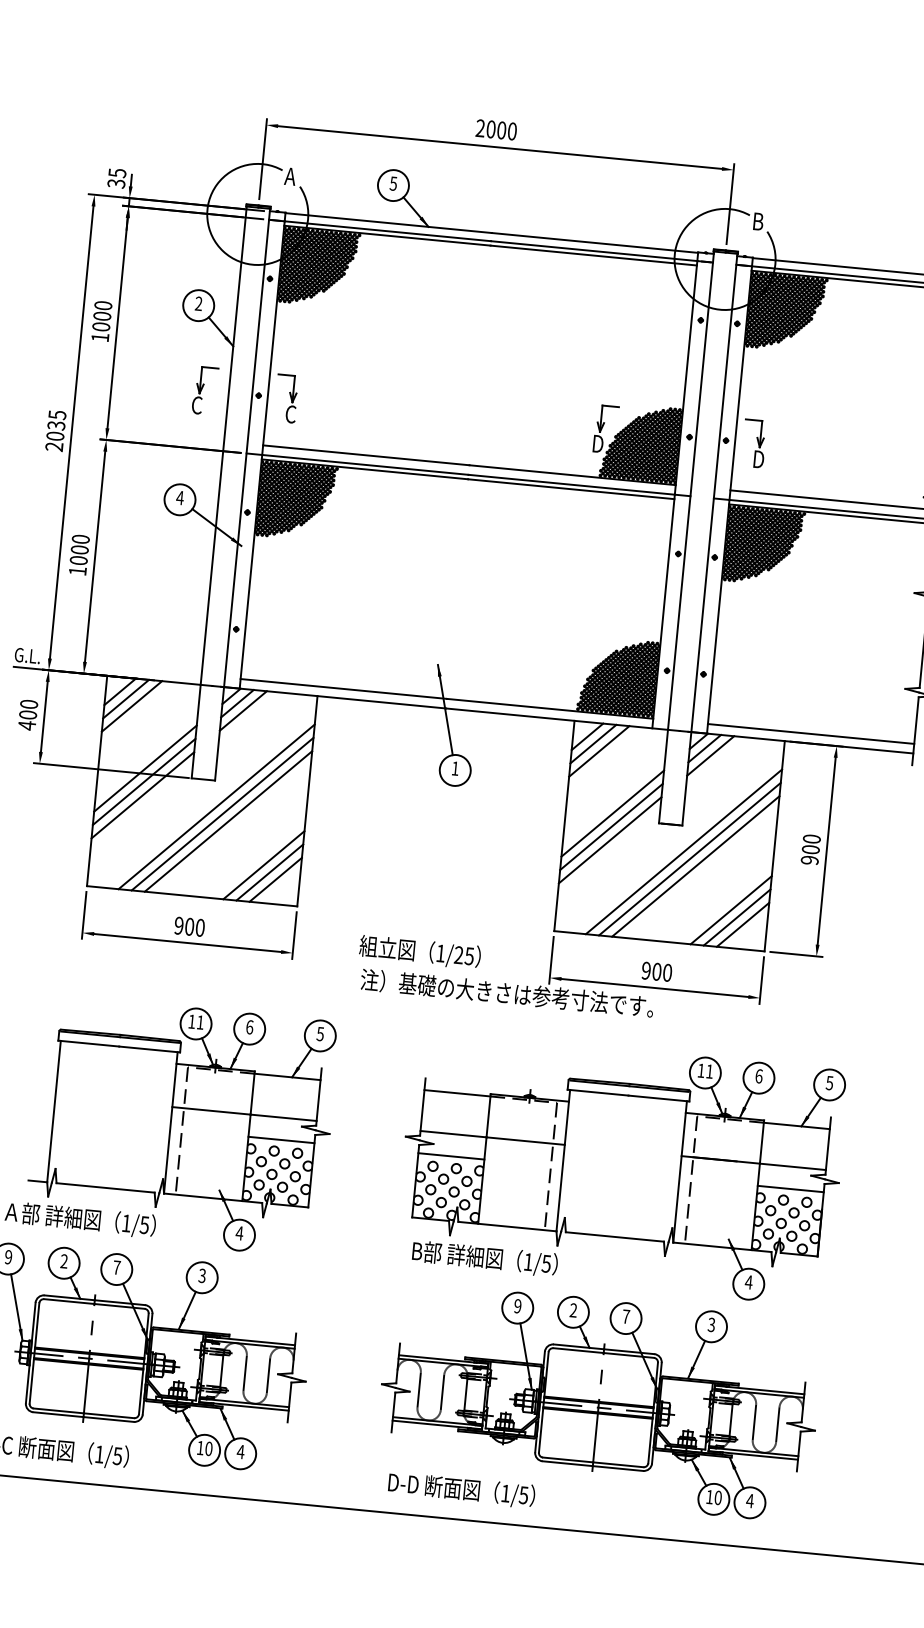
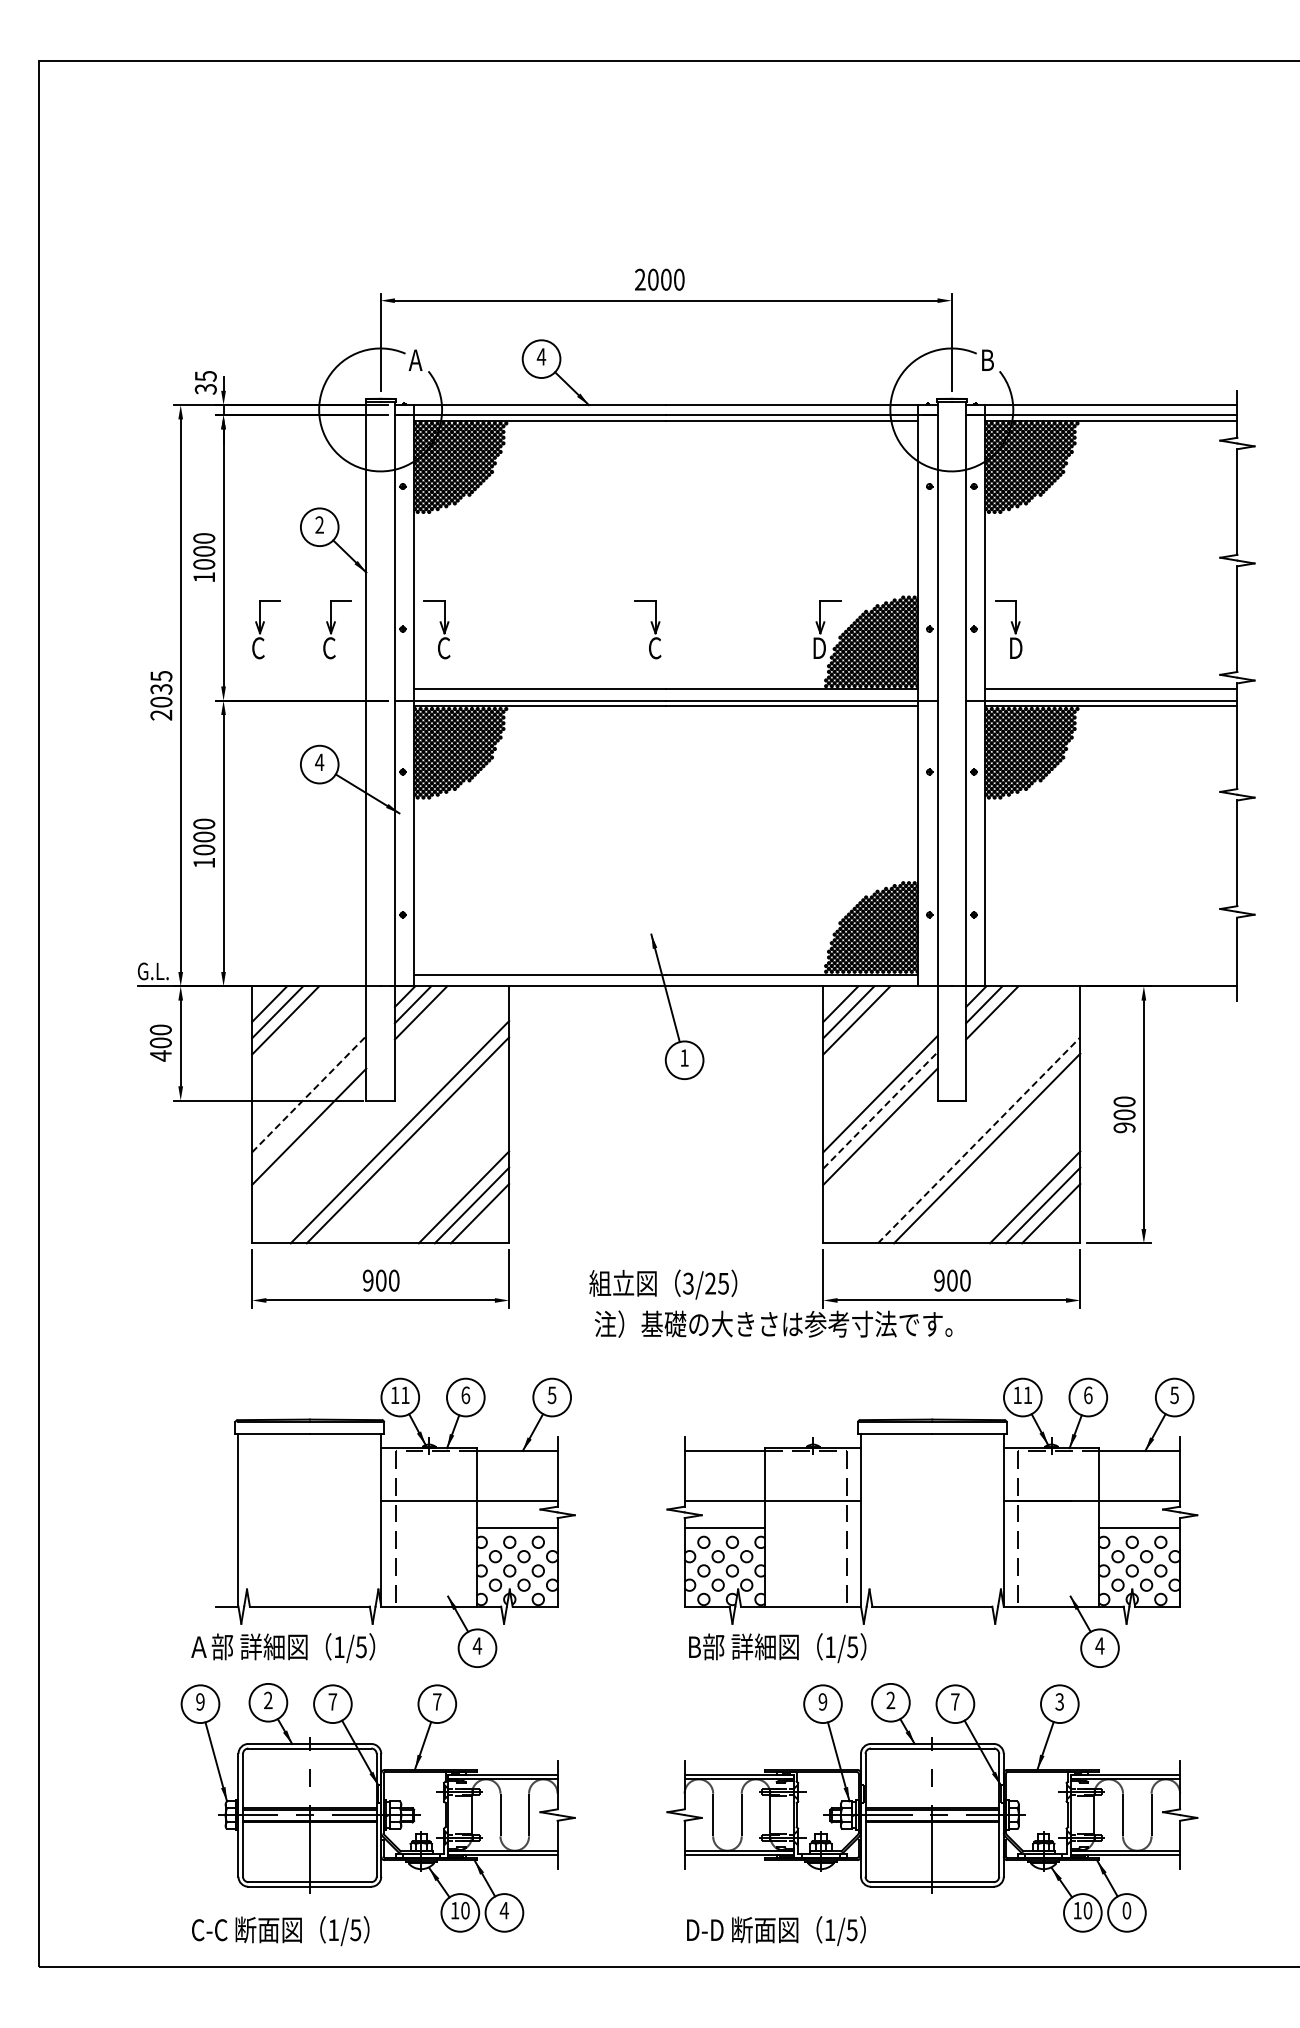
text: (393, 183) -> (541, 356), 5 -> 4
part: (147, 385) -> (266, 629), added
part: (458, 415) -> (647, 629), added
line: (811, 733) -> (1111, 974), removed
line: (145, 768) -> (309, 1093), solid -> dashed
line: (144, 781) -> (309, 1110), removed
line: (228, 821) -> (415, 1148), removed
line: (611, 826) -> (880, 1110), solid -> dashed
line: (683, 852) -> (970, 1132), removed
line: (690, 859) -> (979, 1140), solid -> dashed
text: (440, 953) -> (688, 1283), 1/25 -> 3/25
text: (201, 1275) -> (436, 1701), 3 -> 7
text: (749, 1500) -> (1126, 1910), 4 -> 0

